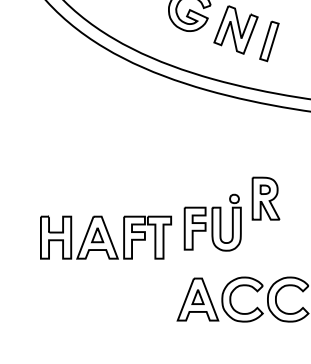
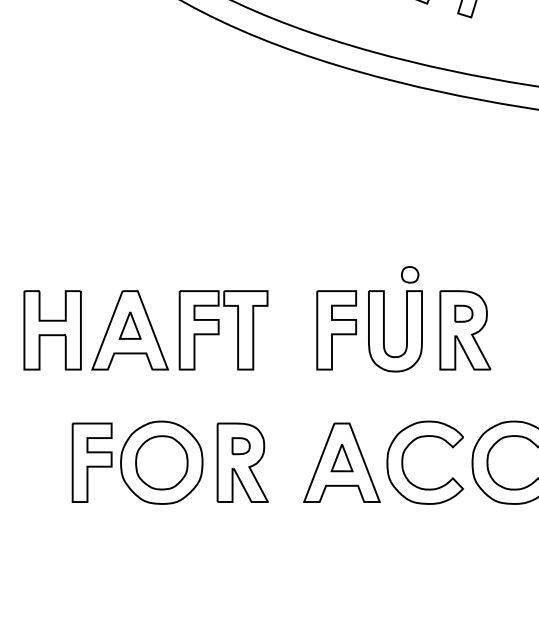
part: (265, 198) -> (464, 330), moved
part: (105, 237) -> (144, 330), moved
part: (105, 299) -> (169, 462), added

